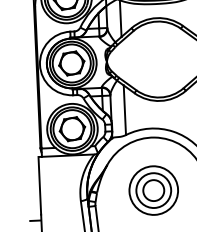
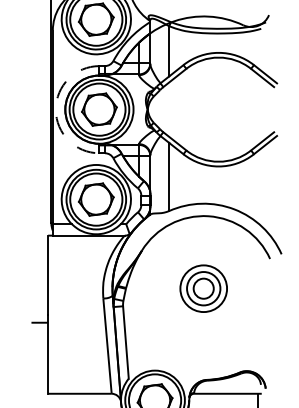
arc: (39, 64) -> (55, 109), solid -> dashed
part: (153, 190) -> (203, 288), size x0.7

